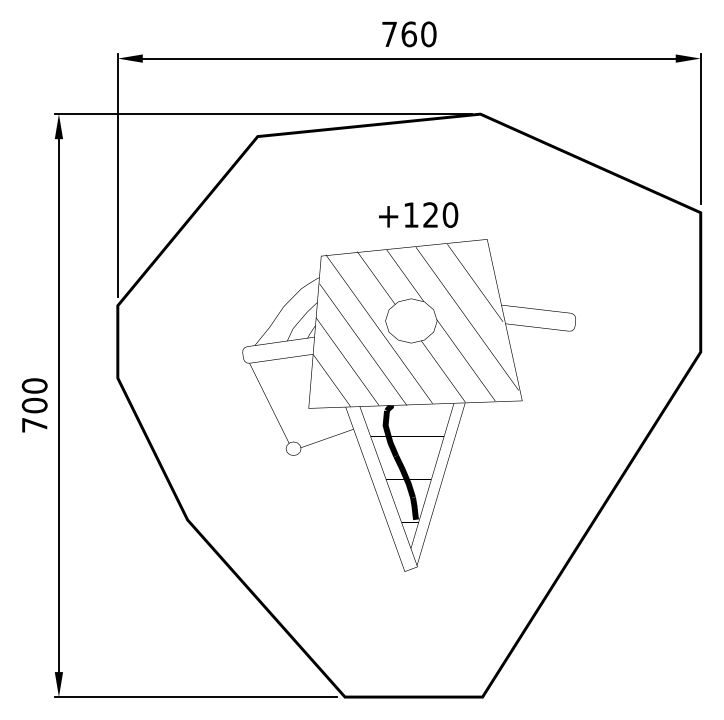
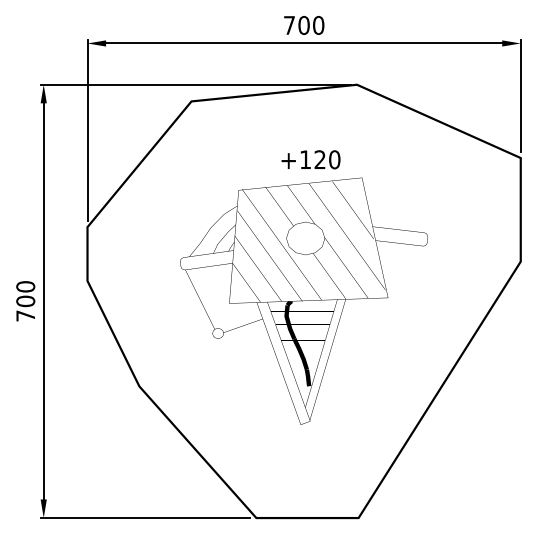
text: (408, 33) -> (303, 24), 760 -> 700

